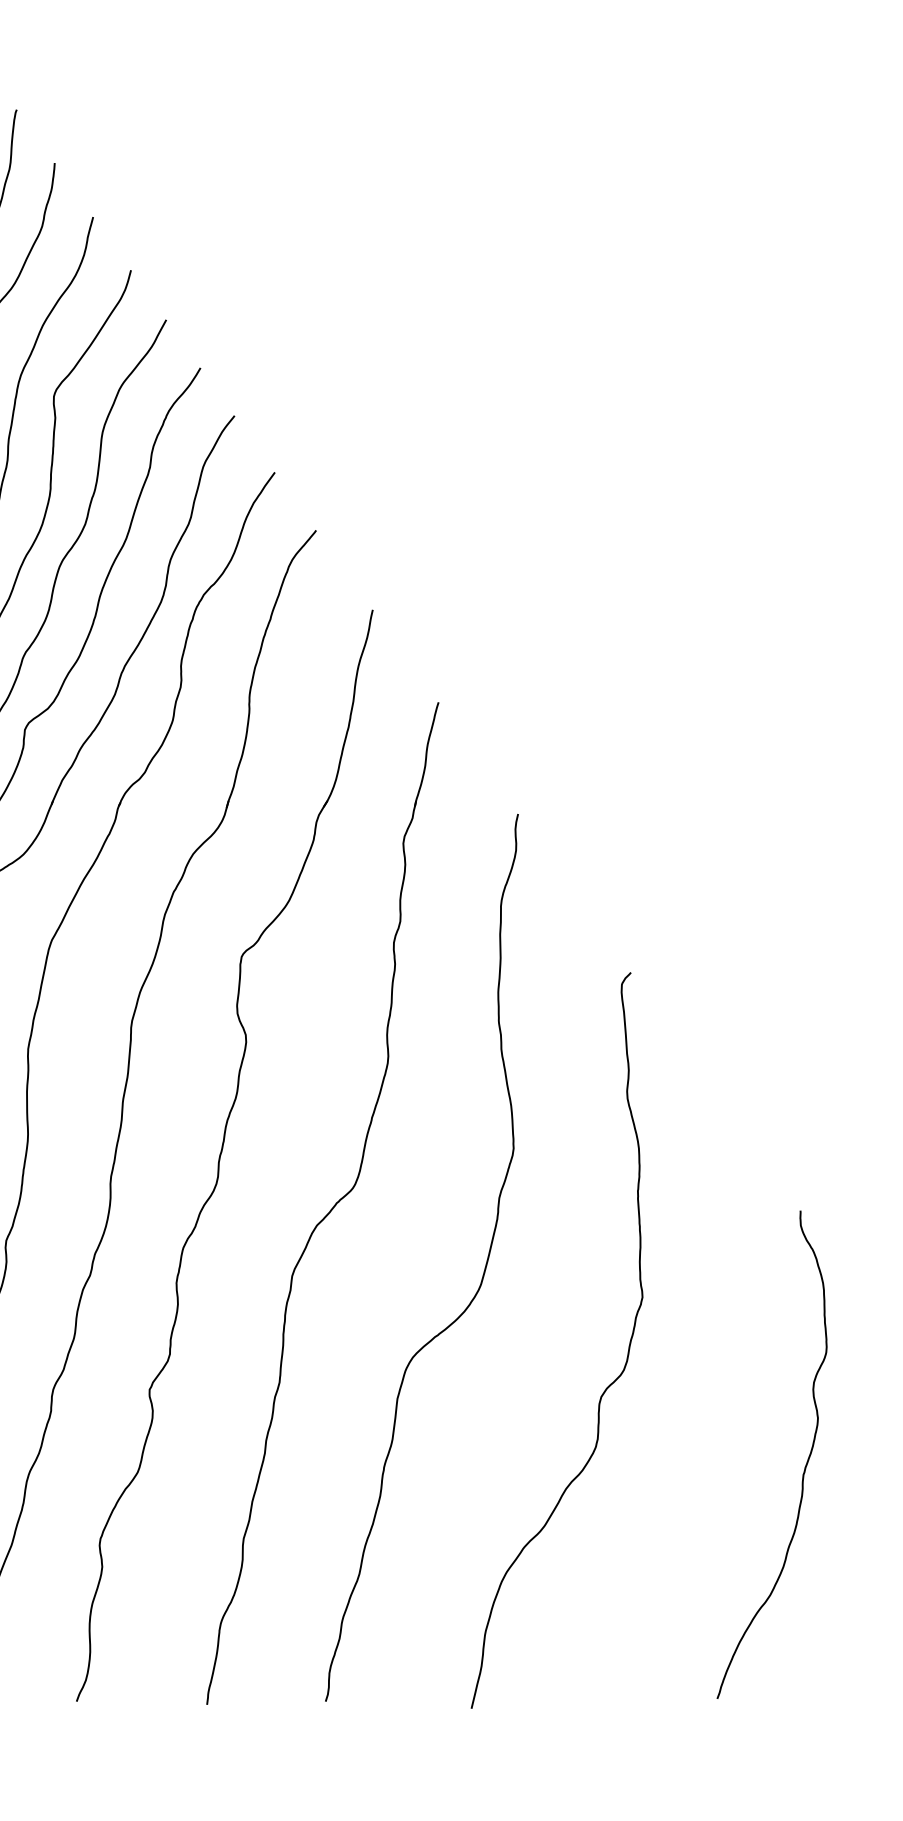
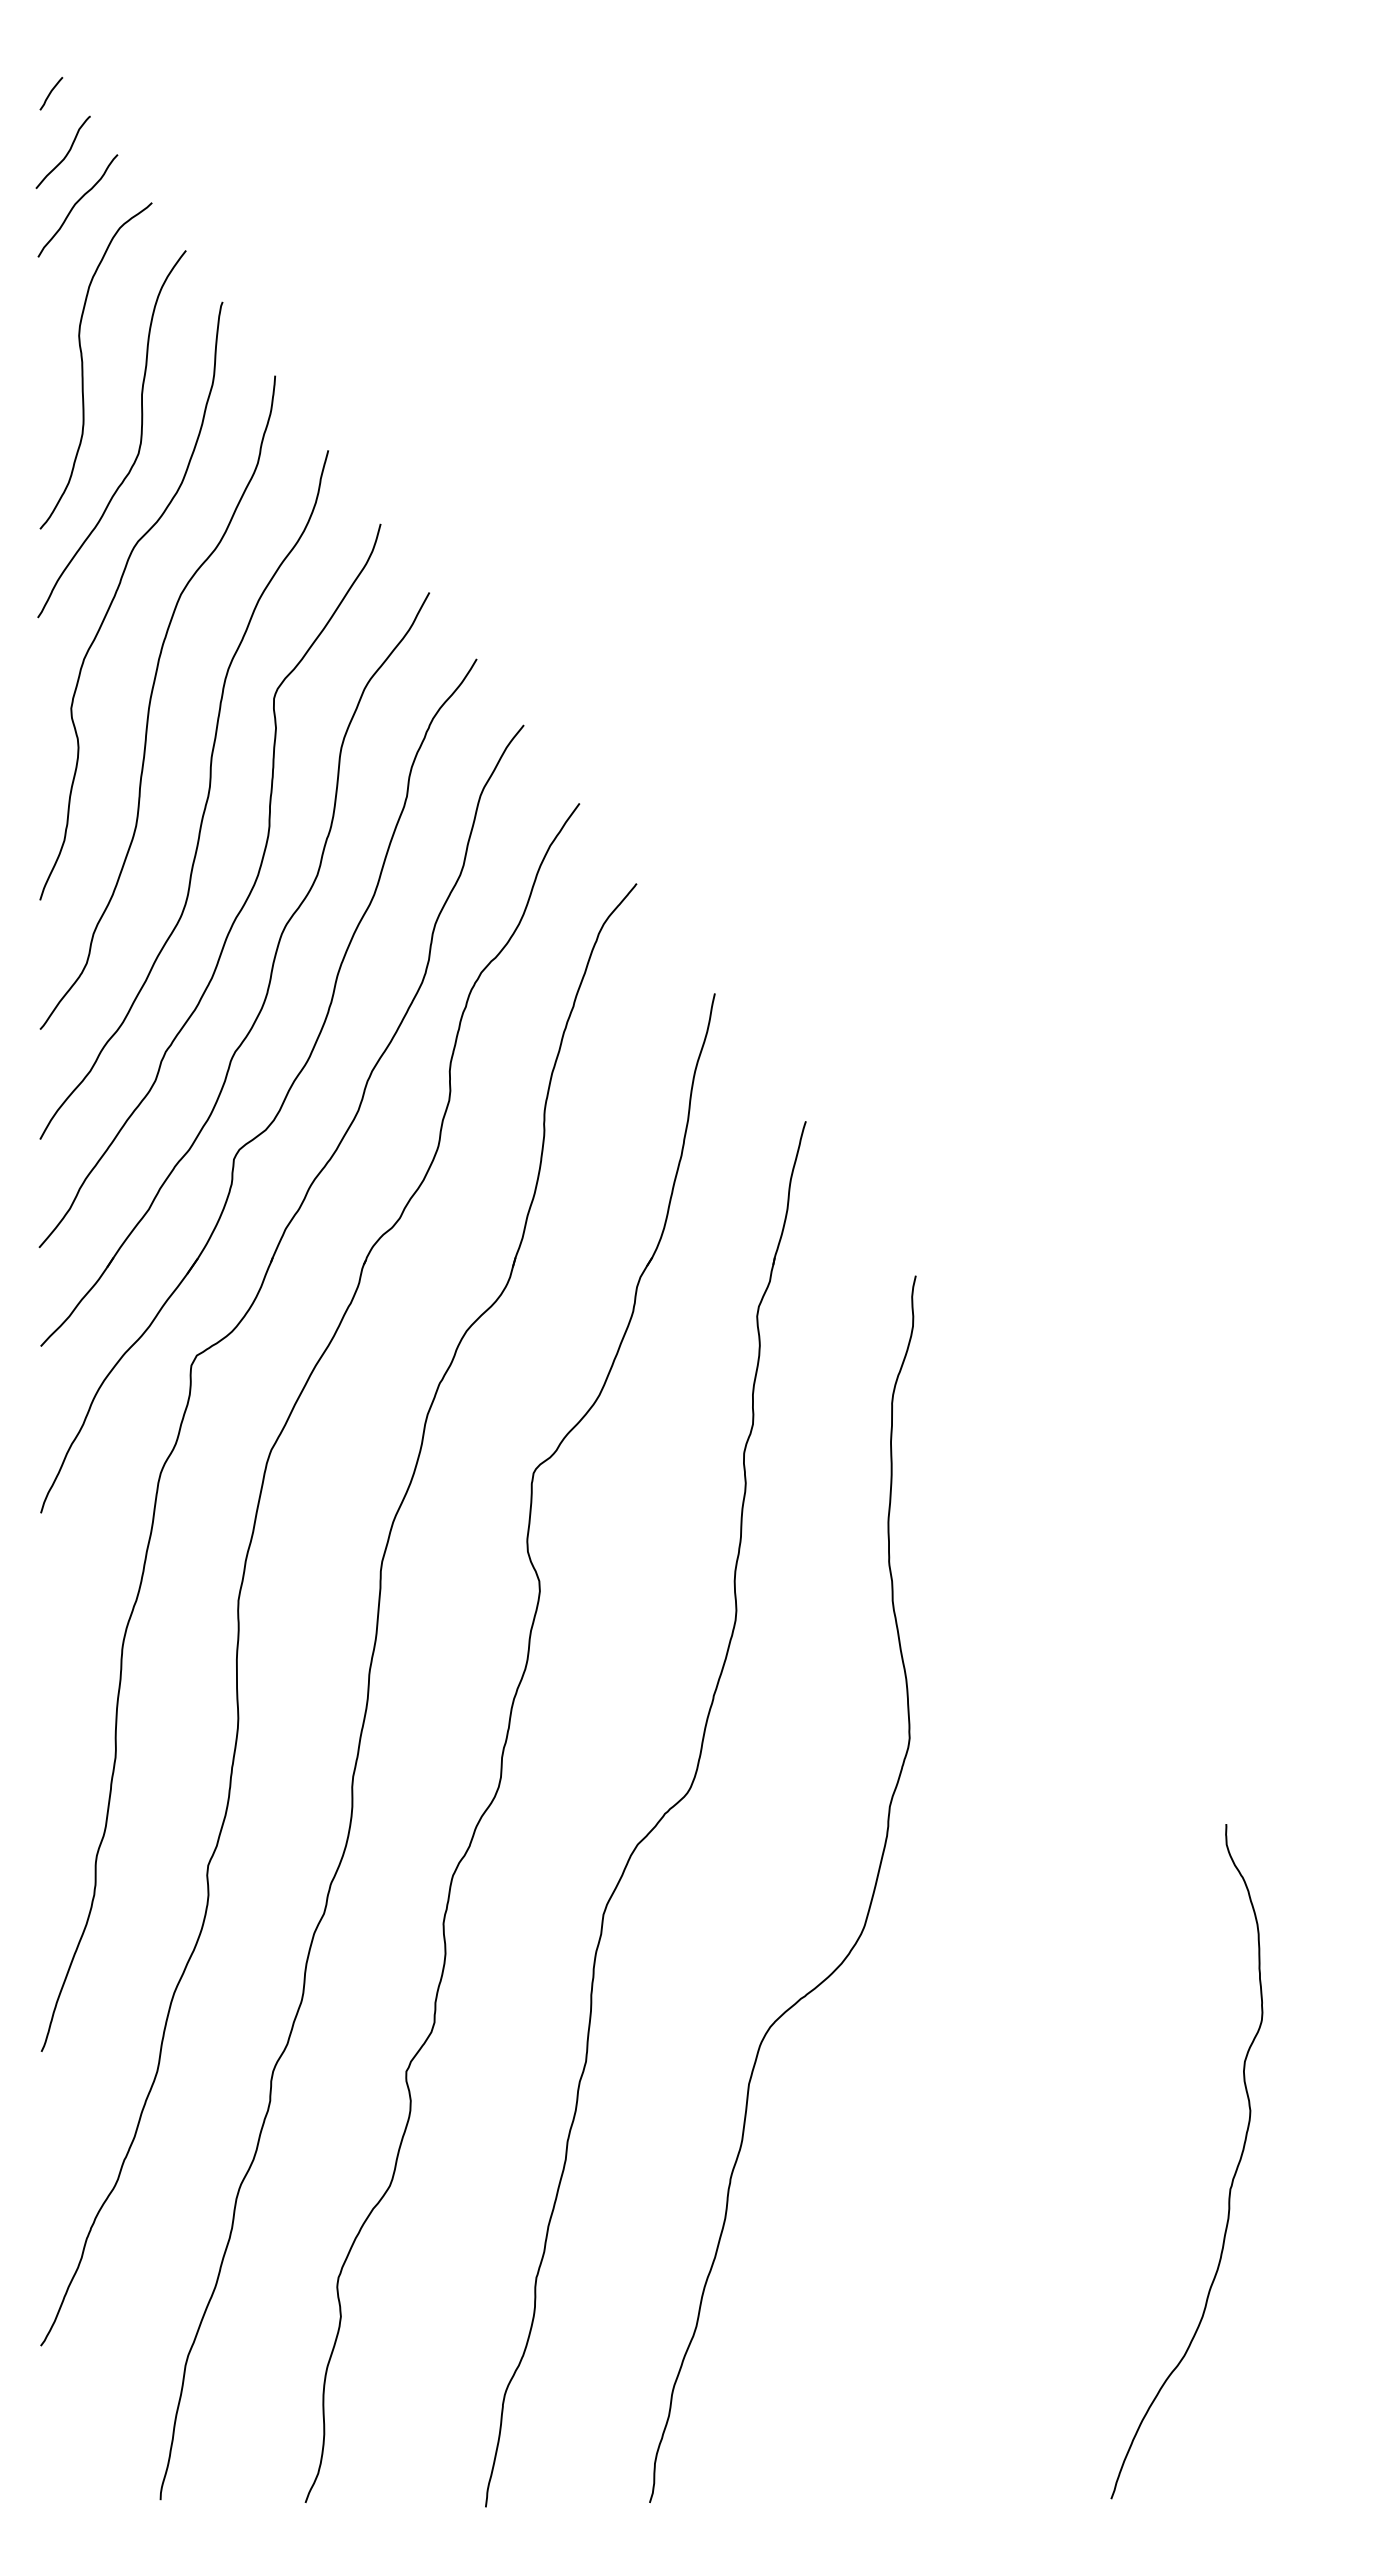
curve: (606, 1388) -> (1037, 2069), removed
curve: (805, 1464) -> (1233, 2175), moved

